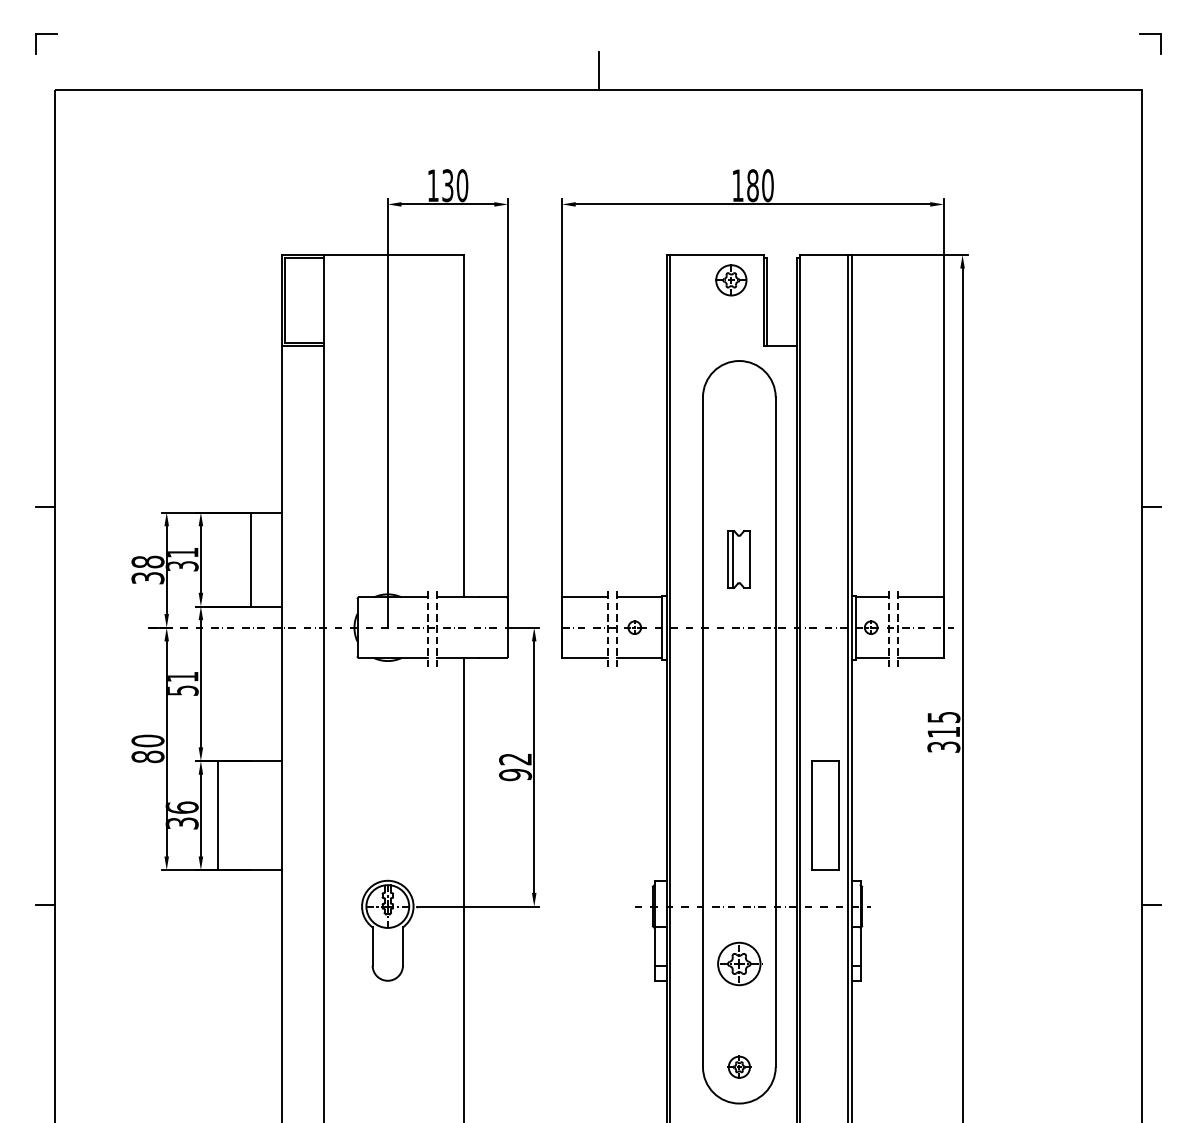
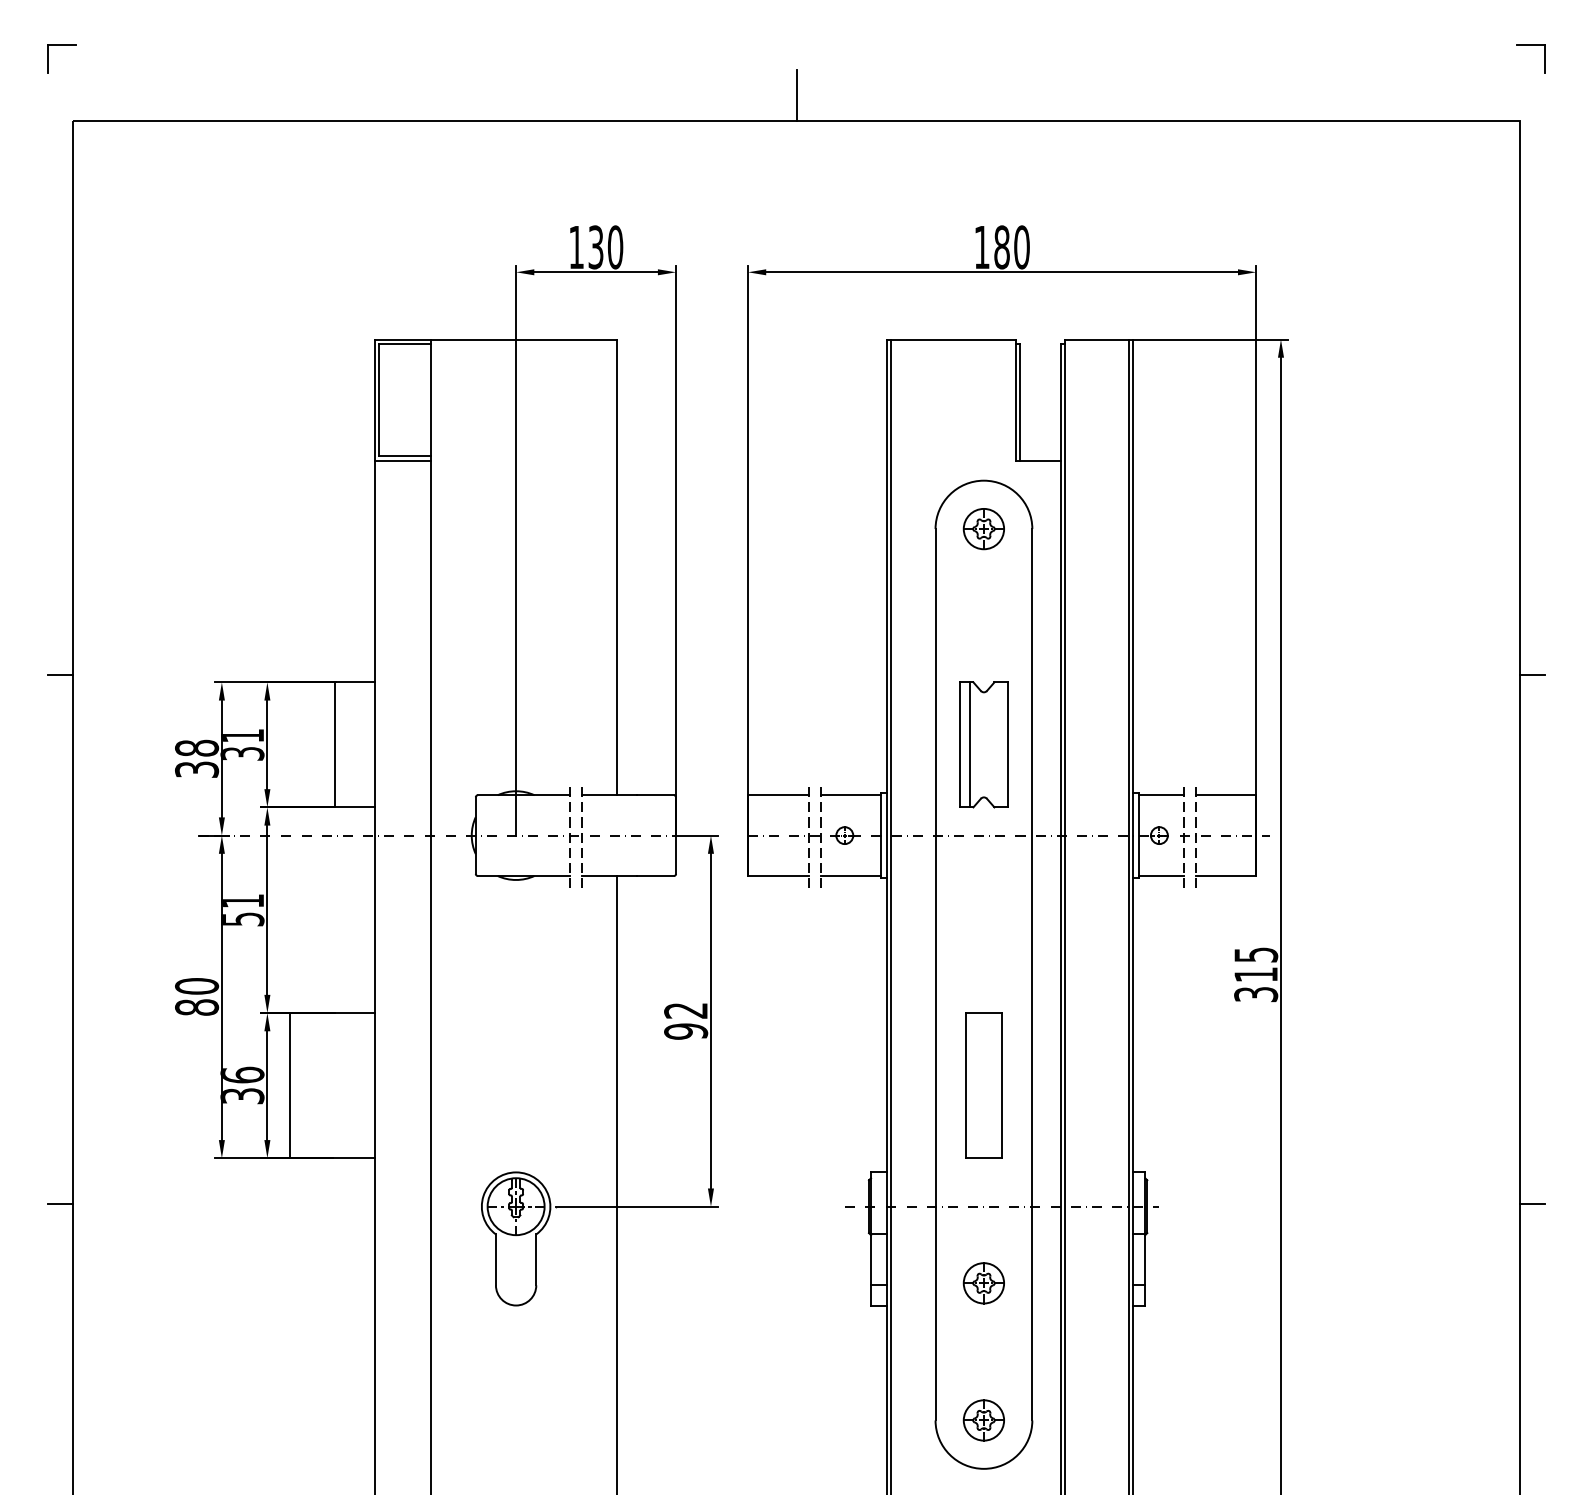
part: (731, 280) -> (984, 529), moved
part: (738, 559) -> (982, 744), size x1.67
part: (825, 815) -> (984, 1085), moved
part: (739, 964) -> (984, 1283), size x0.71
part: (739, 1067) -> (984, 1420), size x1.43

